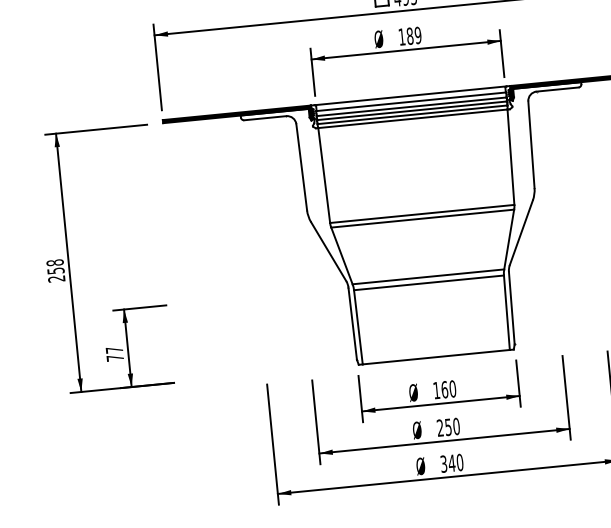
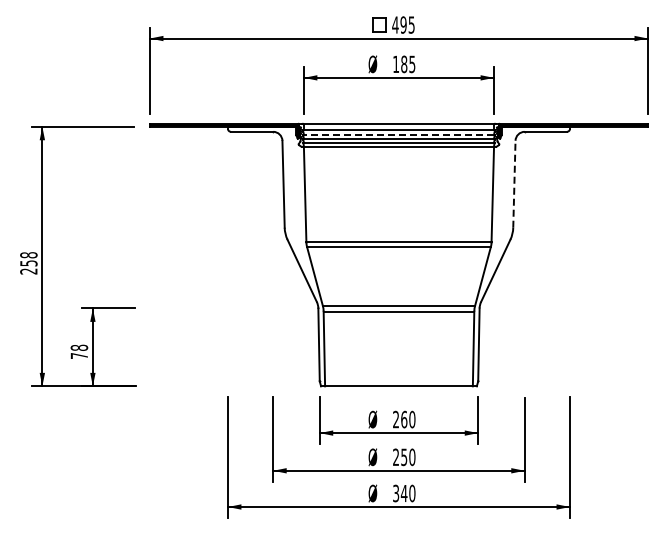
text: (418, 34) -> (412, 63), 189 -> 185
line: (411, 106) -> (398, 134), solid -> dashed
line: (531, 144) -> (514, 183), solid -> dashed
text: (114, 349) -> (79, 347), 77 -> 78
text: (436, 390) -> (395, 419), 160 -> 260

